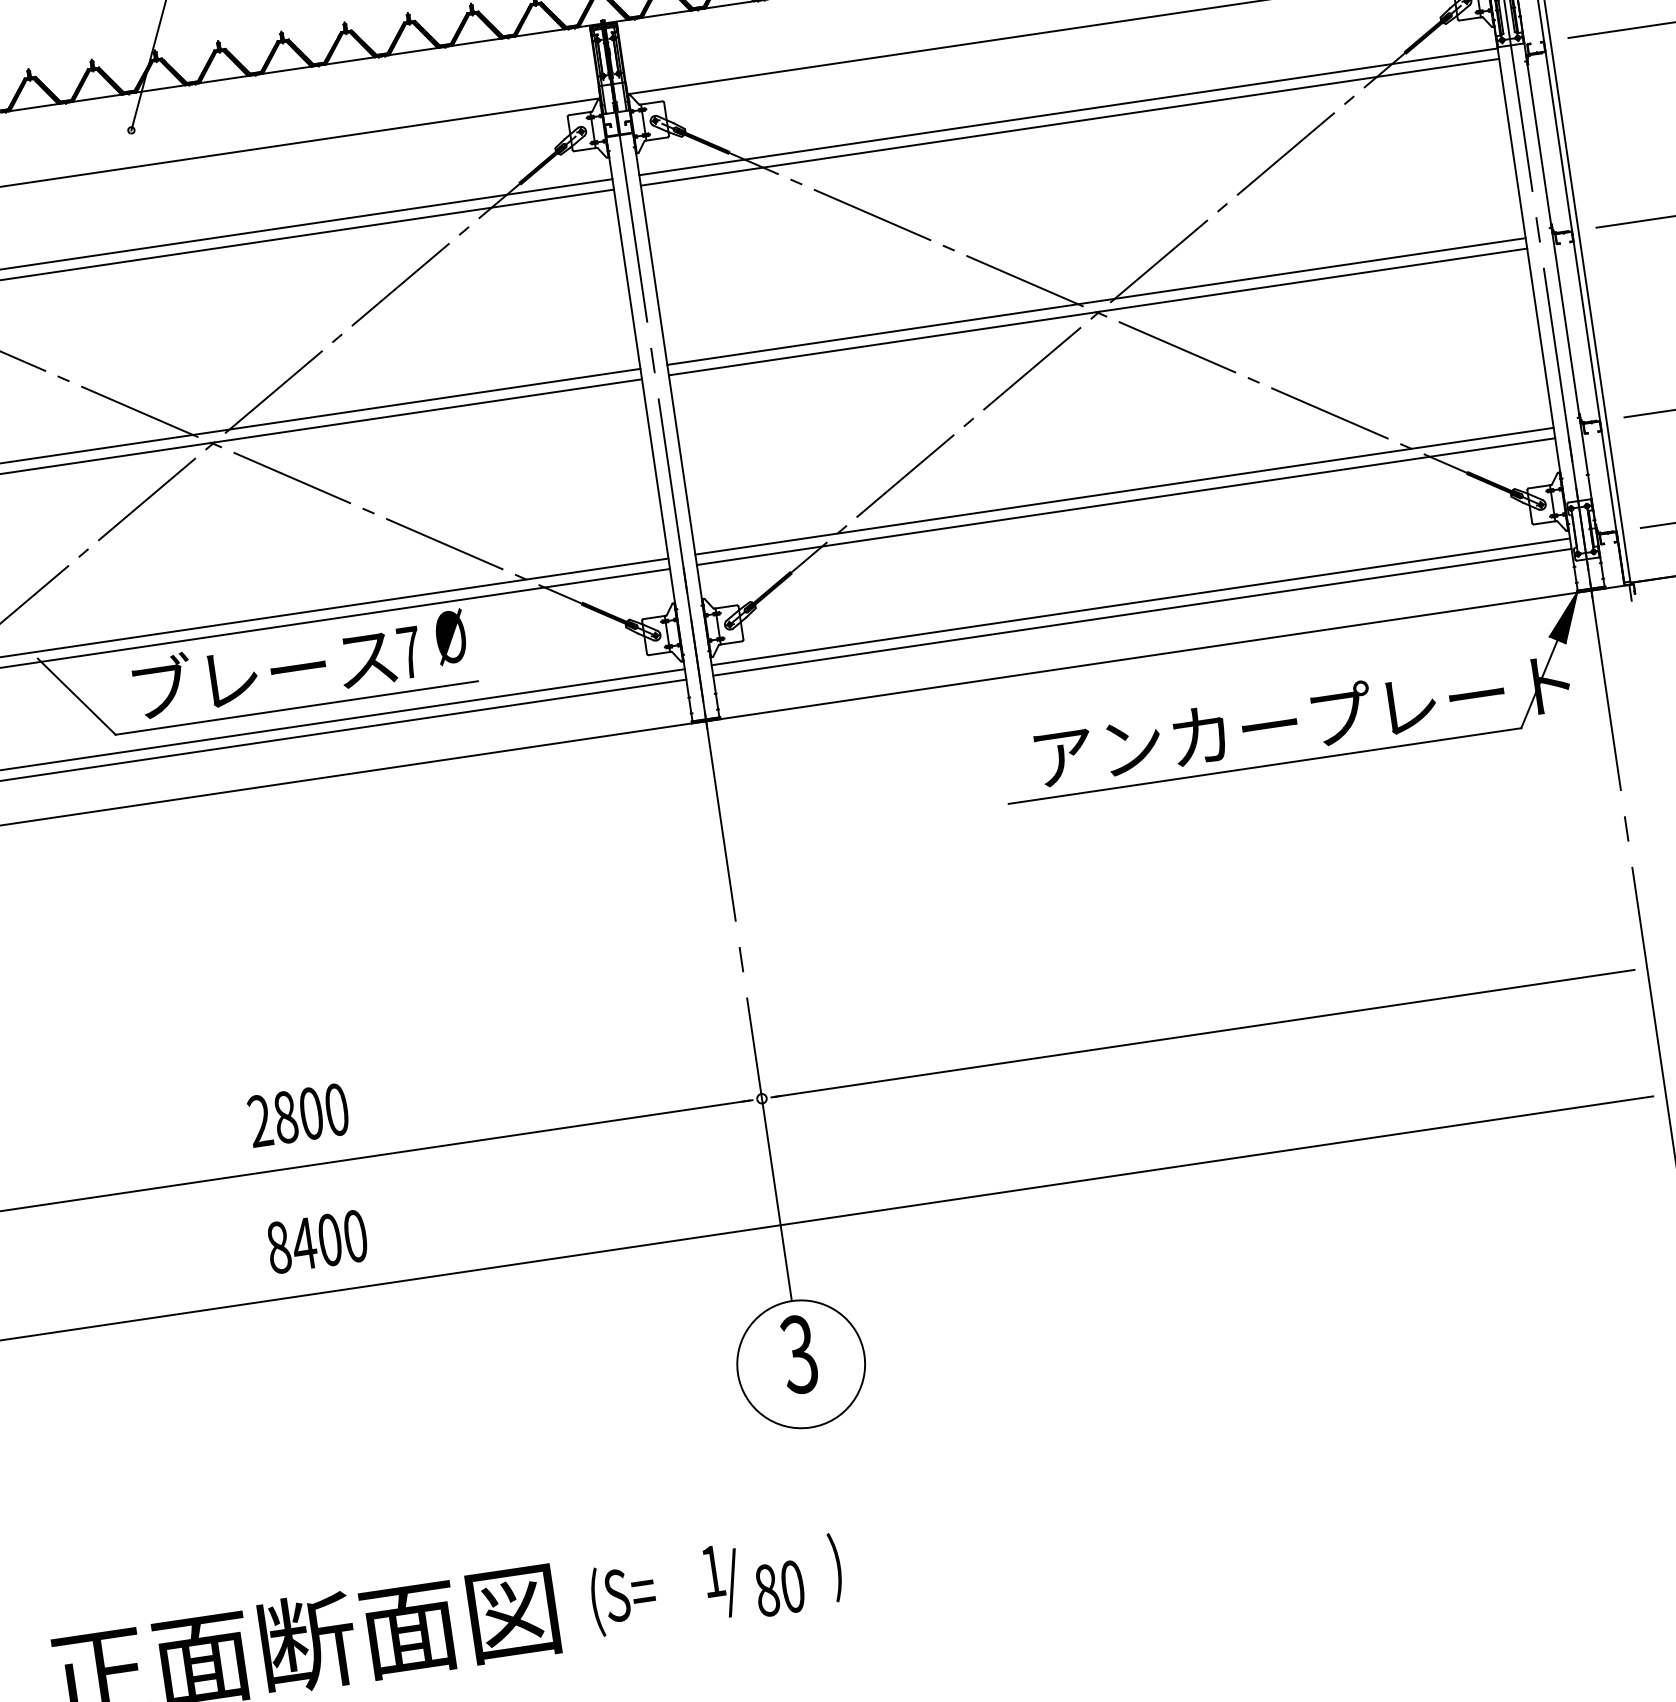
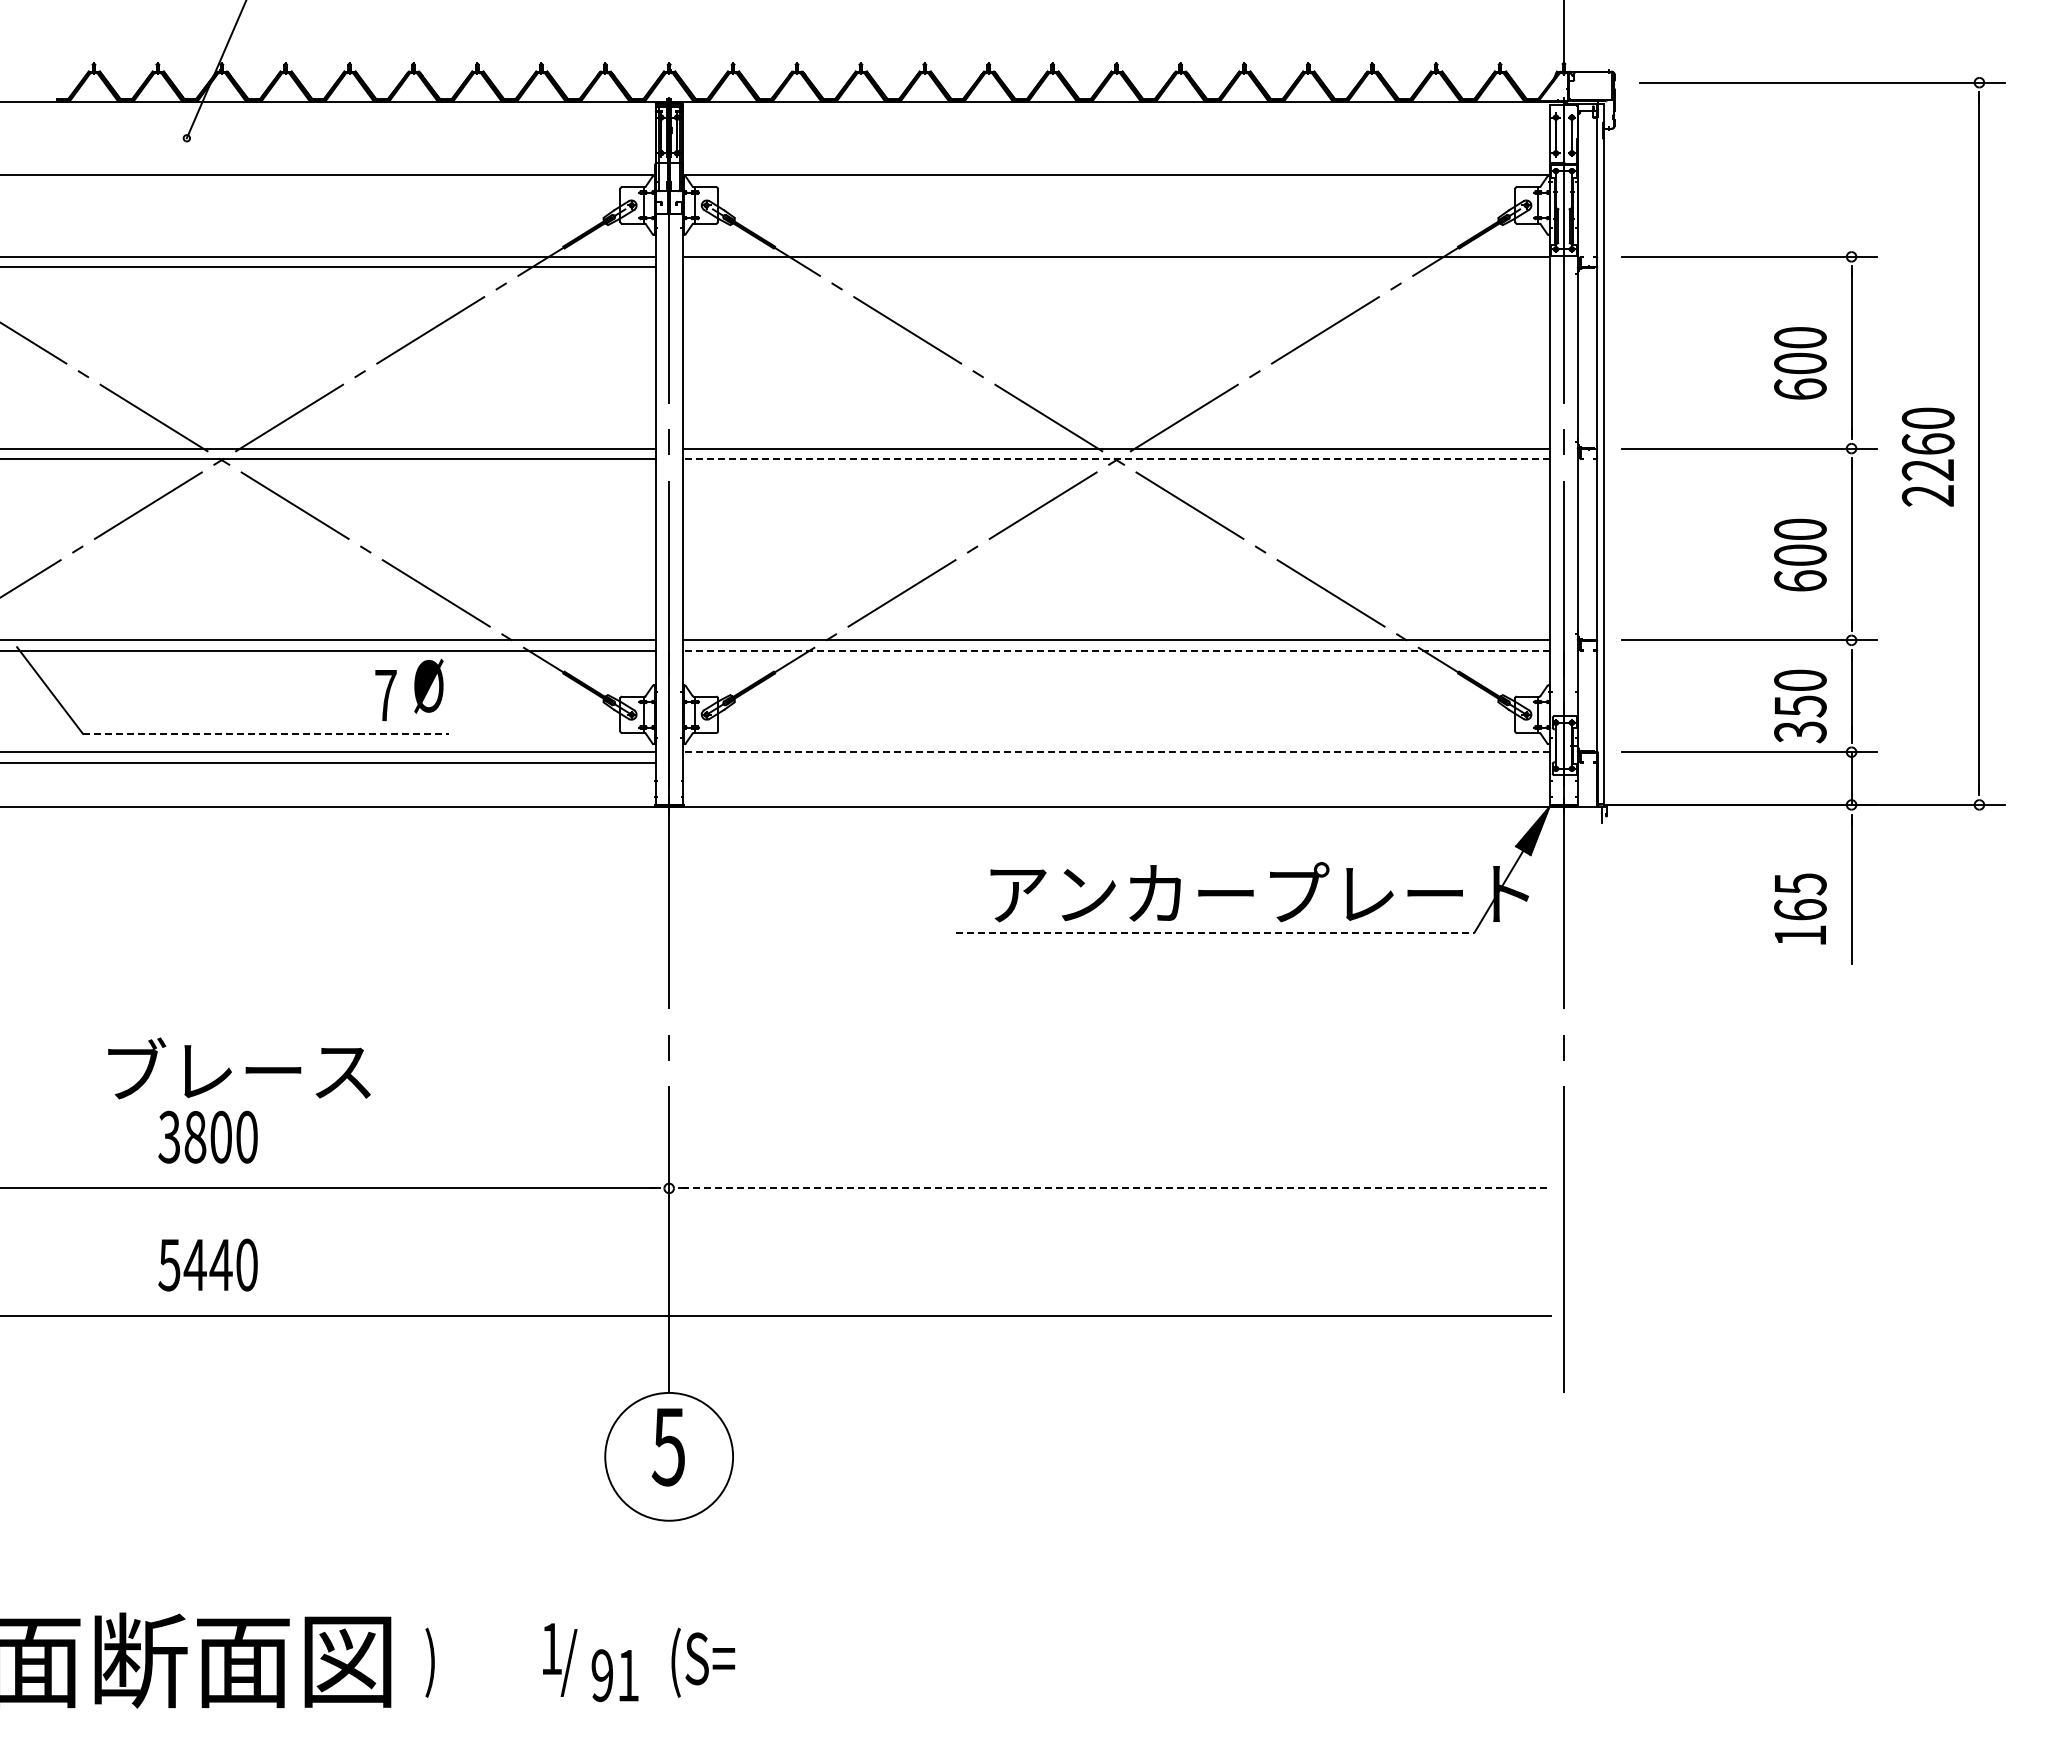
line: (1069, 122) -> (1116, 267), removed
line: (1098, 312) -> (1116, 459), solid -> dashed
line: (1125, 501) -> (1116, 650), solid -> dashed
line: (1140, 602) -> (1116, 752), solid -> dashed
line: (1142, 612) -> (1116, 762), removed
text: (264, 670) -> (239, 1068), moved
line: (297, 707) -> (266, 733), solid -> dashed
line: (1265, 765) -> (1215, 932), solid -> dashed
line: (1204, 1033) -> (1116, 1188), solid -> dashed
text: (260, 1121) -> (169, 1137), 2800 -> 3800
text: (304, 1243) -> (195, 1264), 8400 -> 5440
text: (798, 1354) -> (667, 1446), 3 -> 5
text: (864, 1562) -> (702, 1662), ) -> (S=
text: (780, 1588) -> (615, 1675), 80 -> 91
text: (622, 1598) -> (458, 1662), (S= -> )

